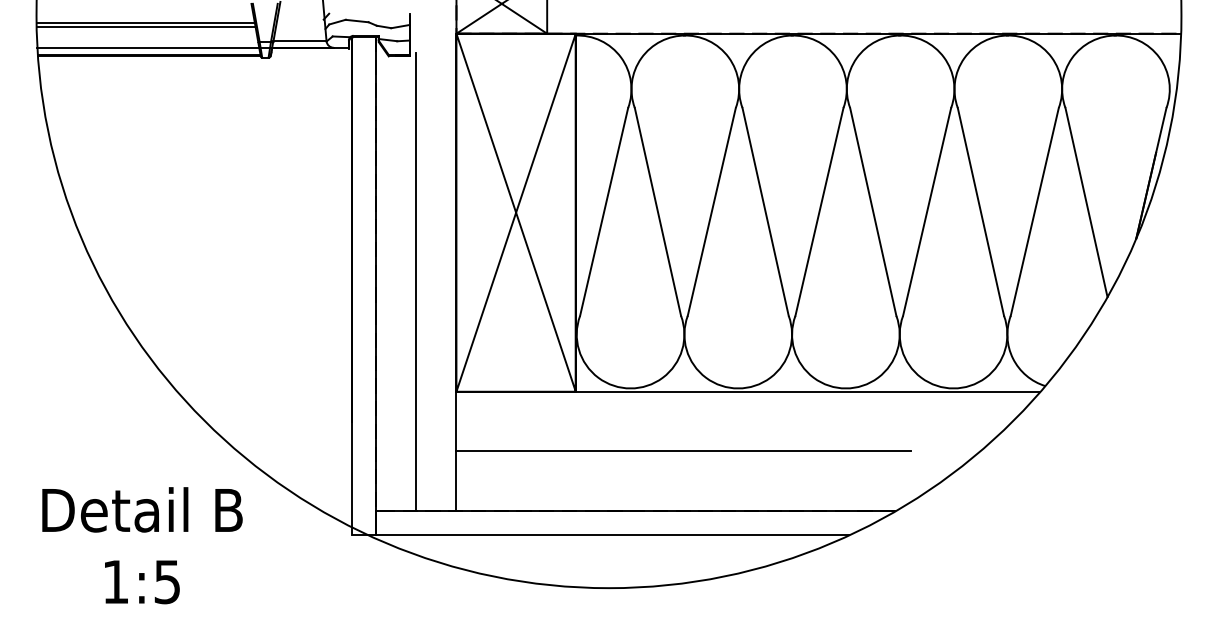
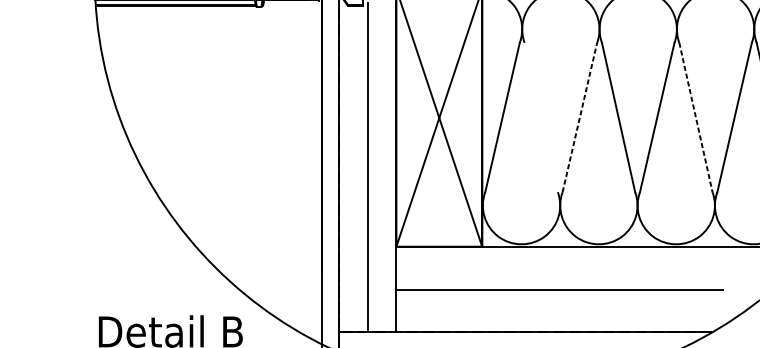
line: (657, 211) -> (540, 117), removed
line: (711, 211) -> (579, 117), solid -> dashed
line: (873, 211) -> (696, 117), solid -> dashed

